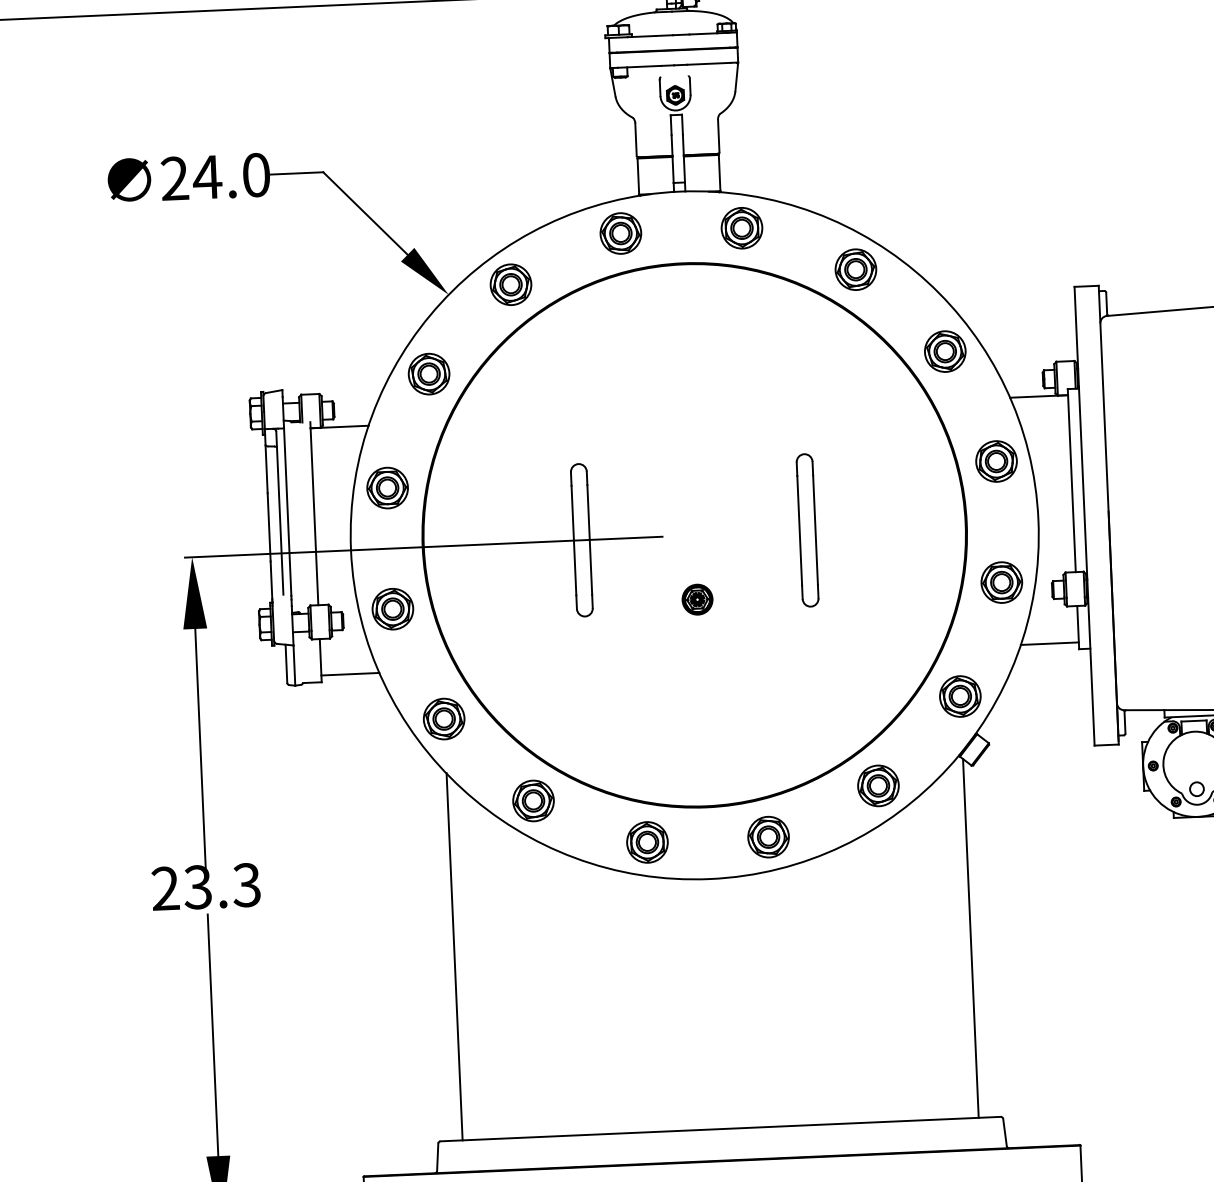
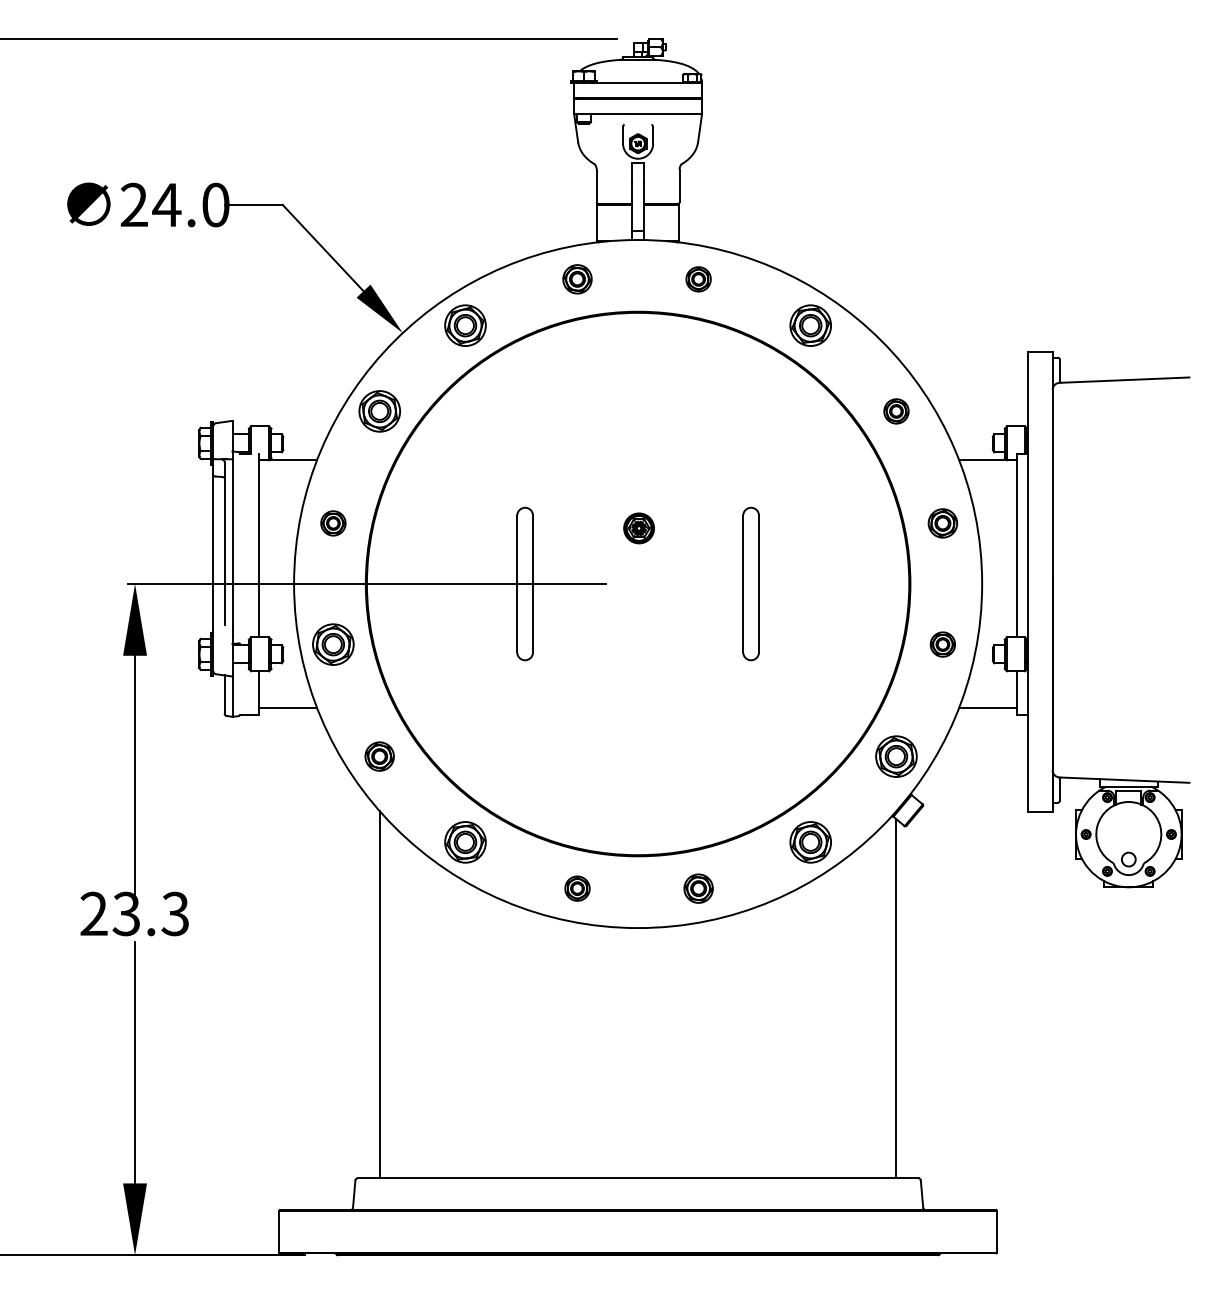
part: (741, 228) -> (698, 279), size x0.6
part: (620, 233) -> (577, 279), size x0.7
part: (945, 351) -> (896, 411), size x0.6
part: (996, 461) -> (942, 523), size x0.7
part: (387, 488) -> (333, 523), size x0.6
part: (1001, 582) -> (942, 644), size x0.6
part: (696, 599) -> (638, 528), moved
part: (443, 718) -> (379, 756), size x0.7
part: (768, 836) -> (698, 888), size x0.7
part: (647, 842) -> (577, 888), size x0.6

